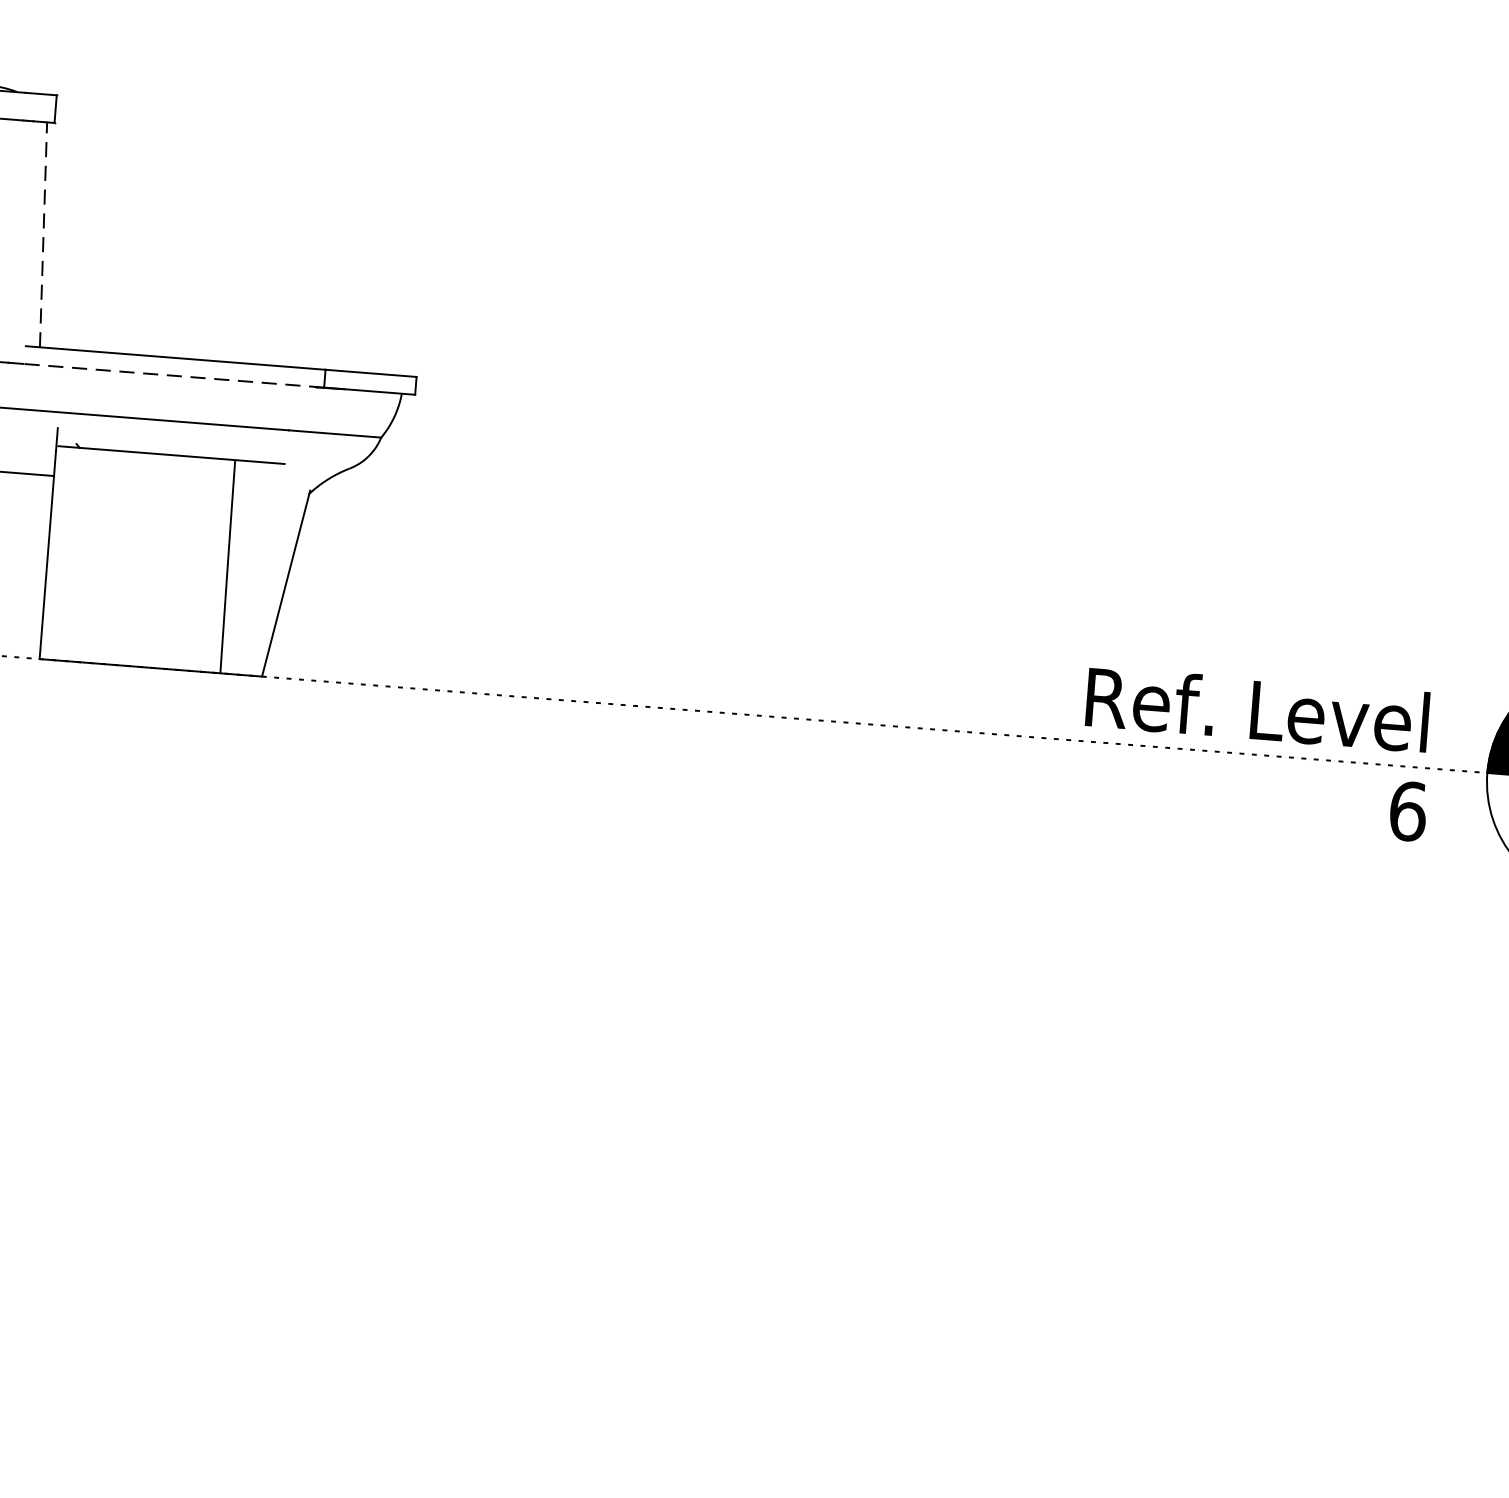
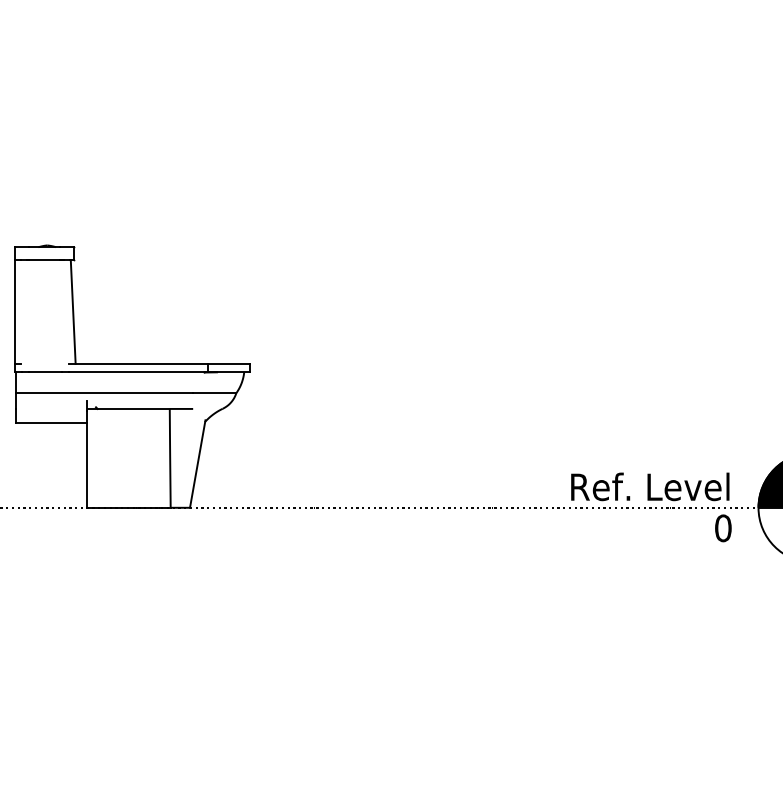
line: (44, 233) -> (73, 311), dashed -> solid
line: (173, 376) -> (138, 372), dashed -> solid
text: (1408, 811) -> (723, 528), 6 -> 0

